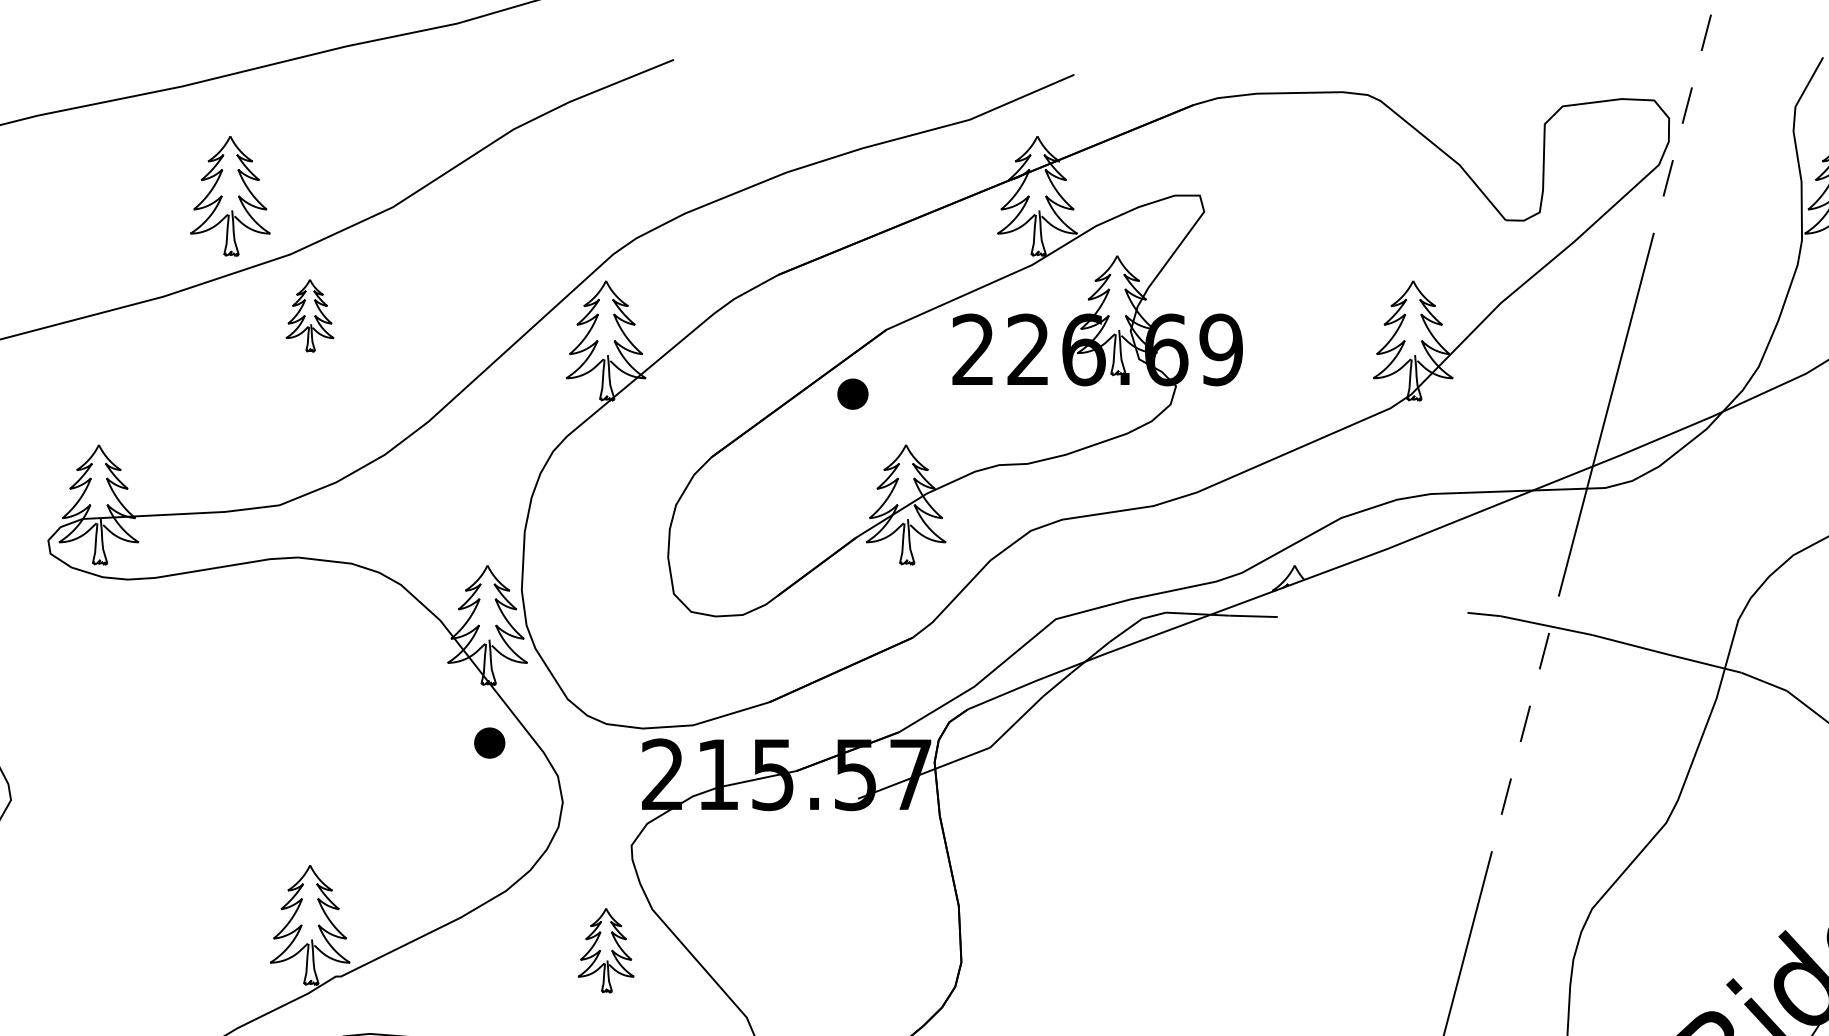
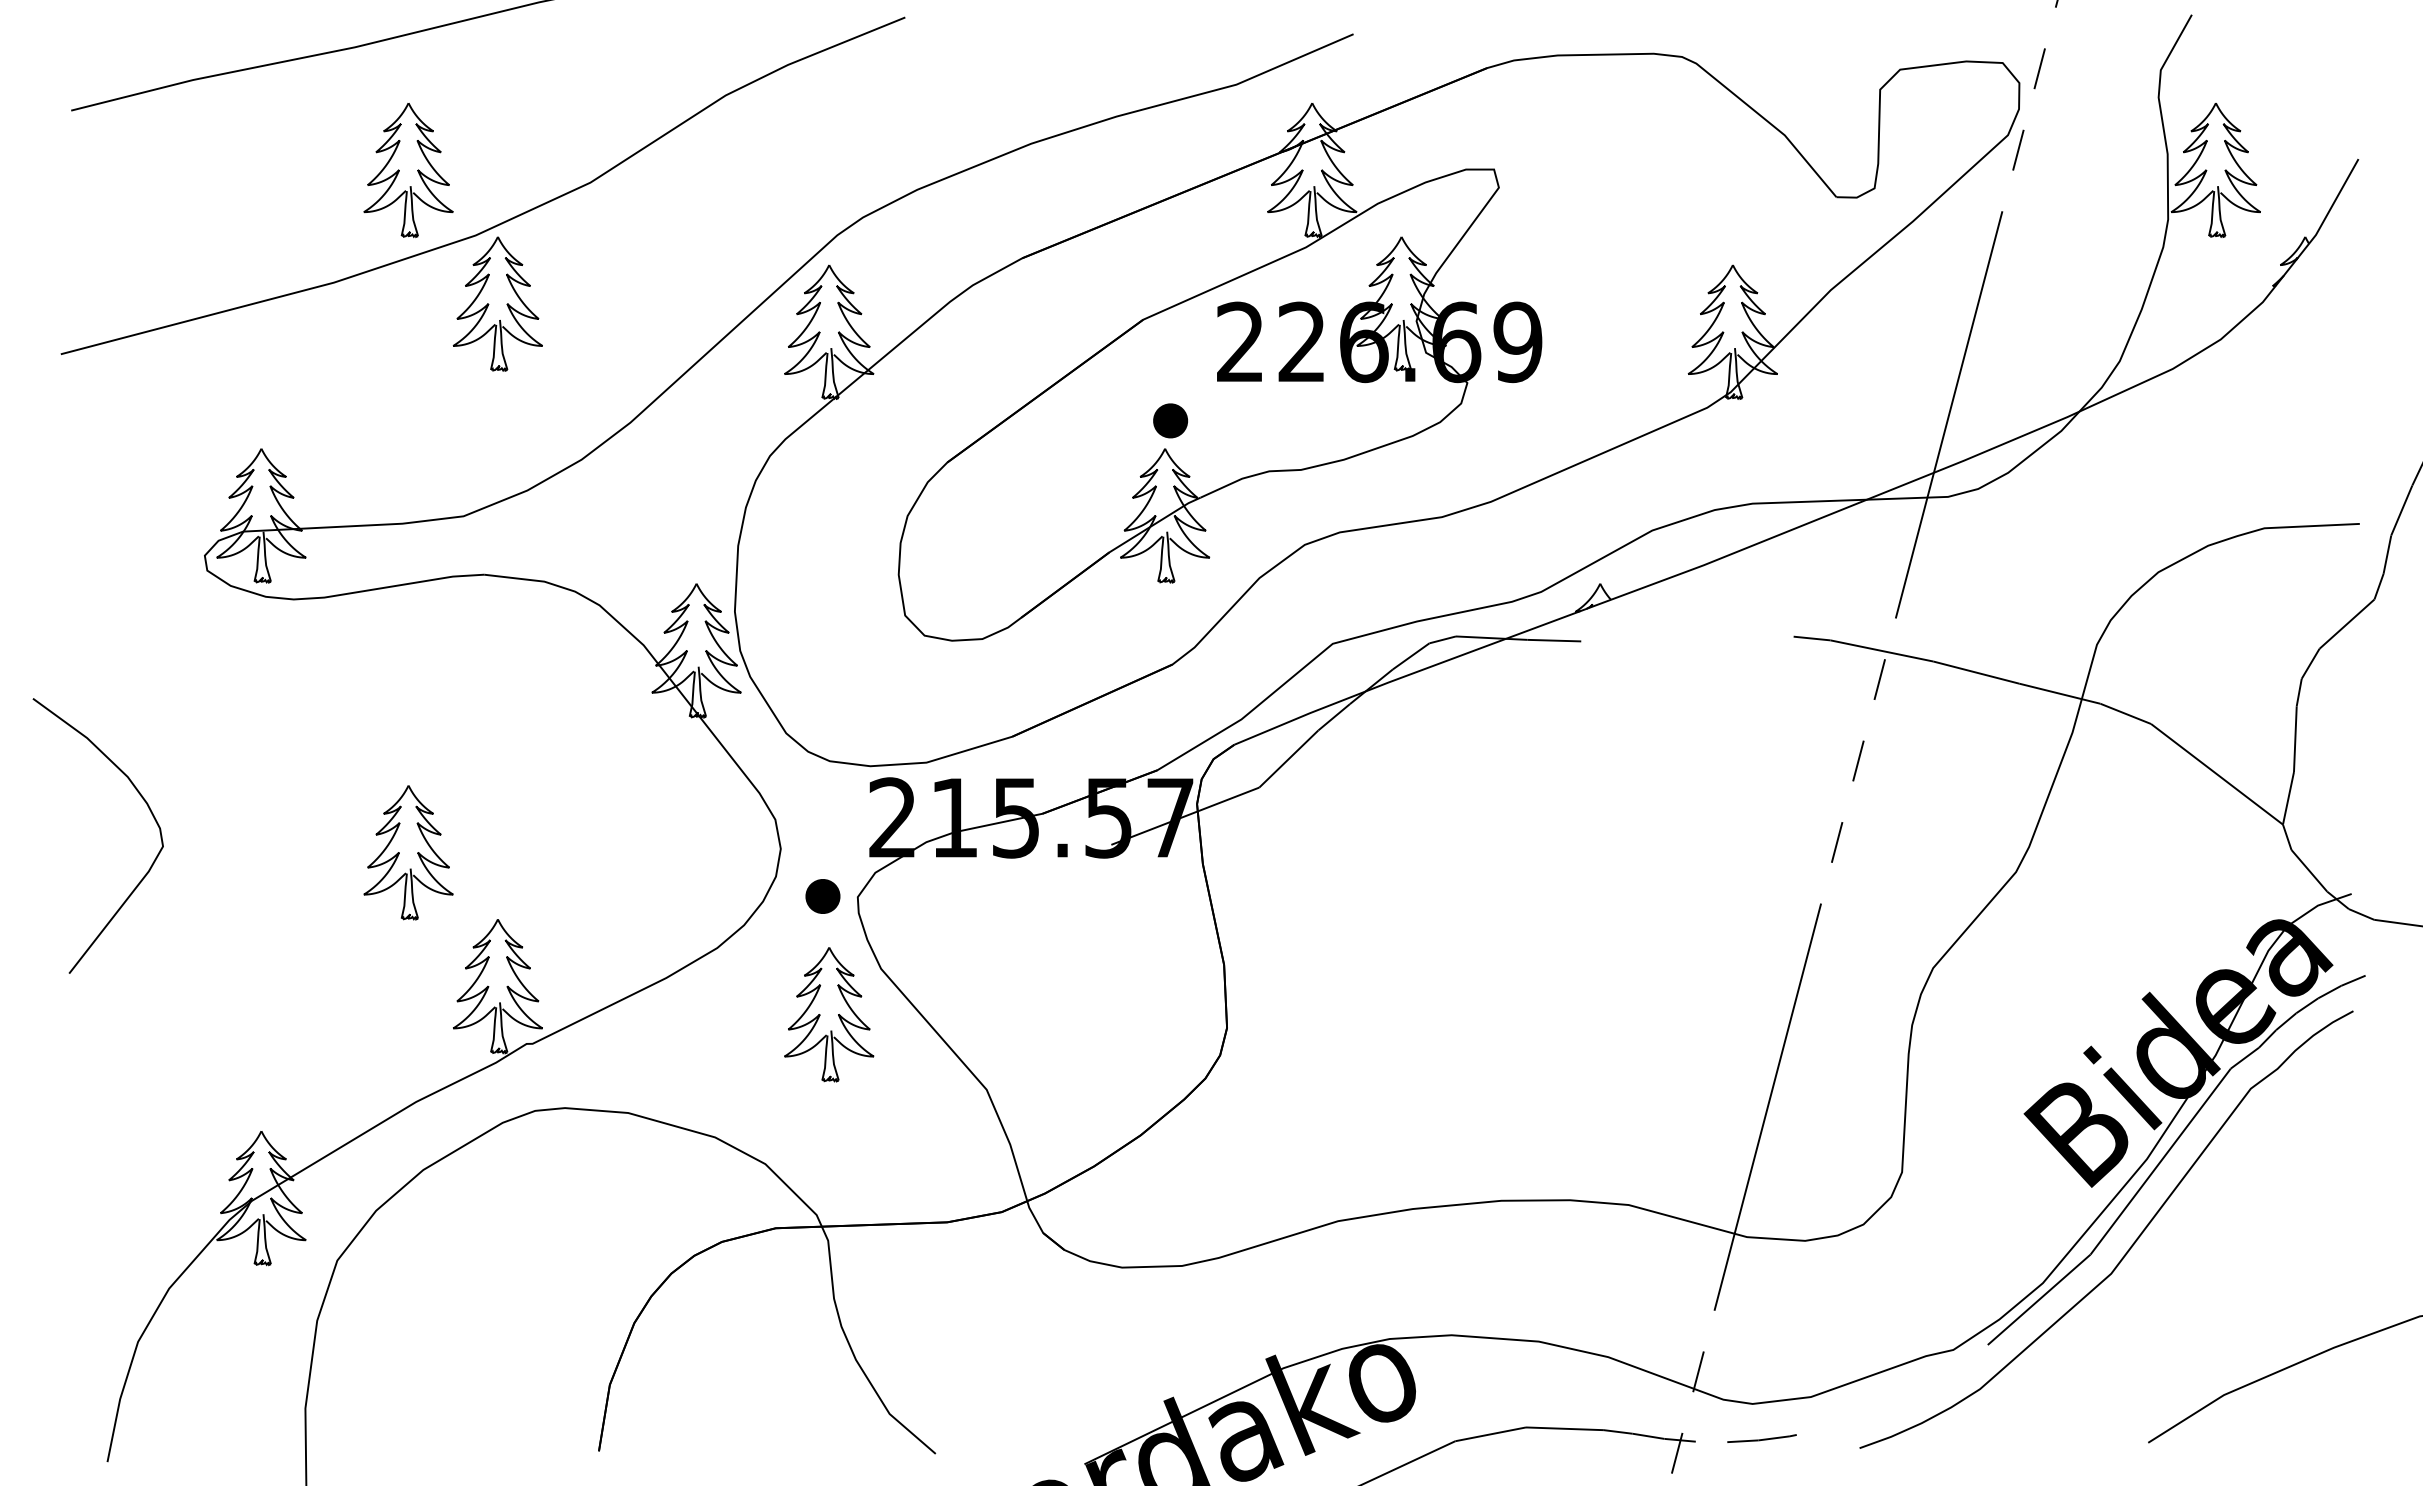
part: (309, 315) -> (497, 303), size x1.67
part: (852, 393) -> (1170, 420), moved
part: (489, 743) -> (822, 896), moved
part: (230, 805) -> (408, 852), added
part: (606, 950) -> (829, 1014), size x1.43

